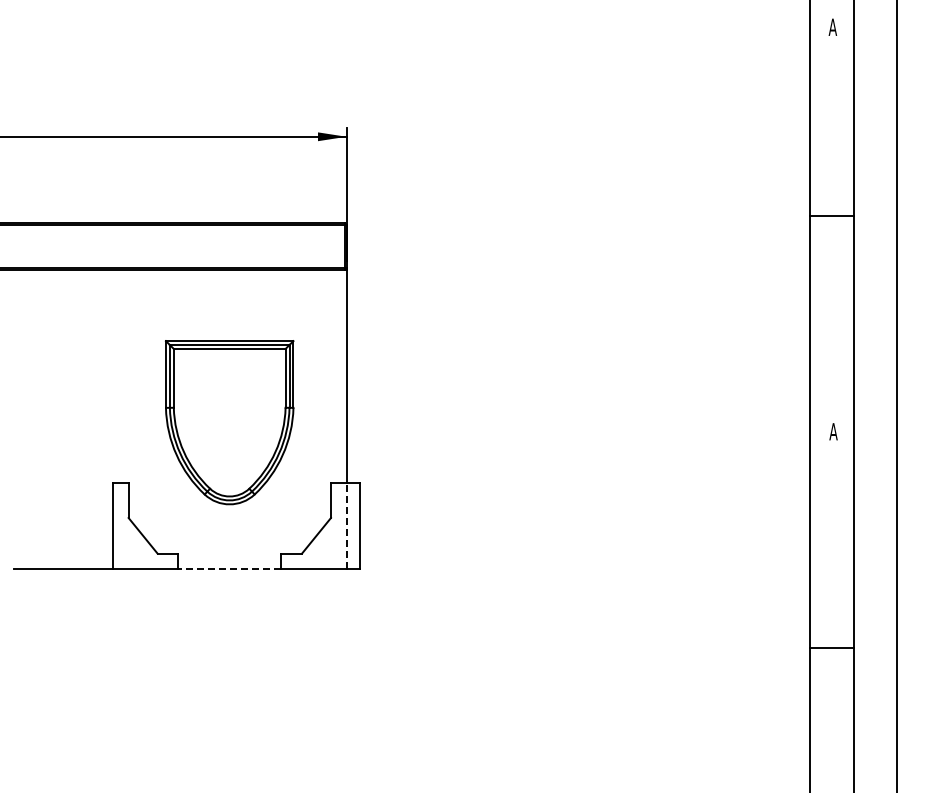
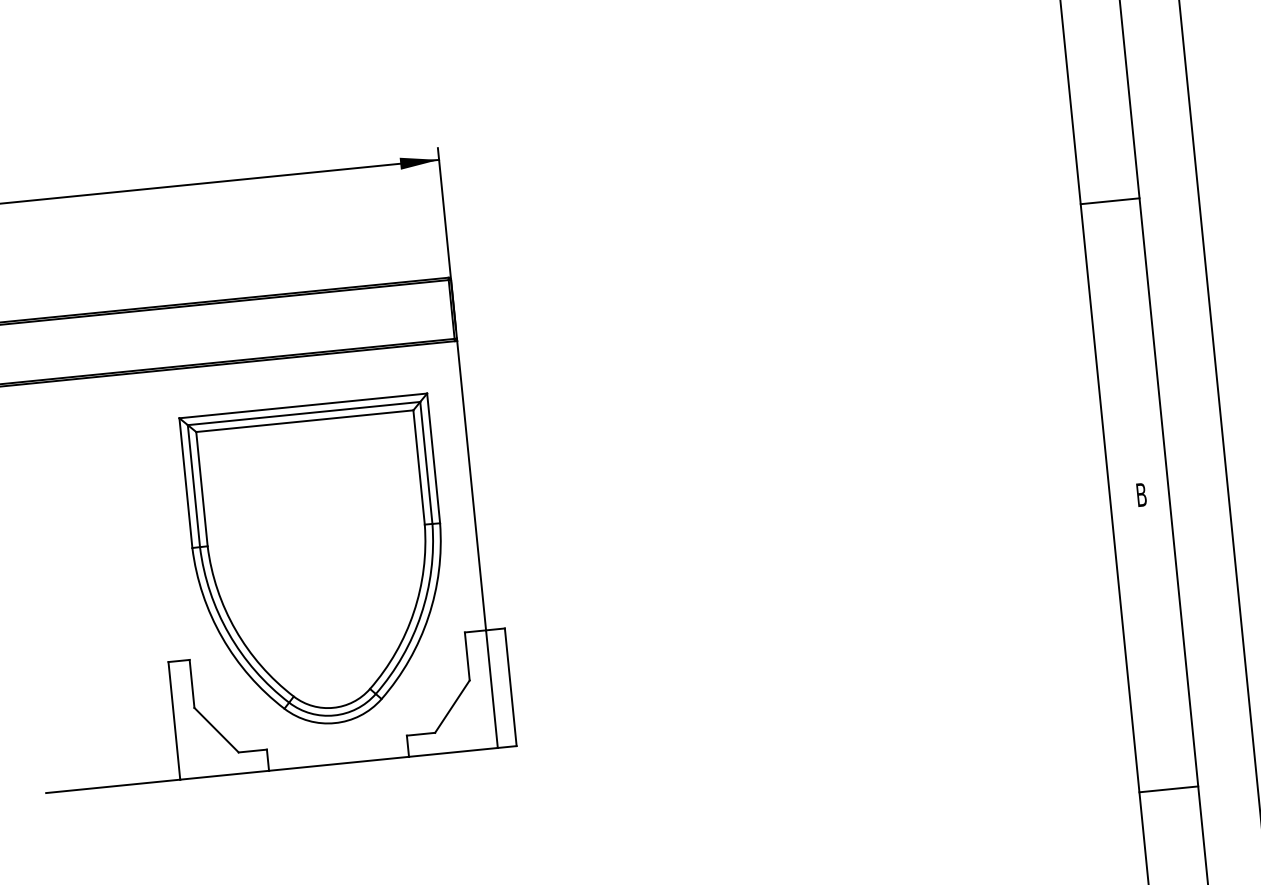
part: (229, 422) -> (318, 564), size x1.43
text: (833, 431) -> (1141, 494), A -> B
line: (346, 525) -> (491, 688), dashed -> solid
line: (229, 569) -> (338, 764), dashed -> solid

